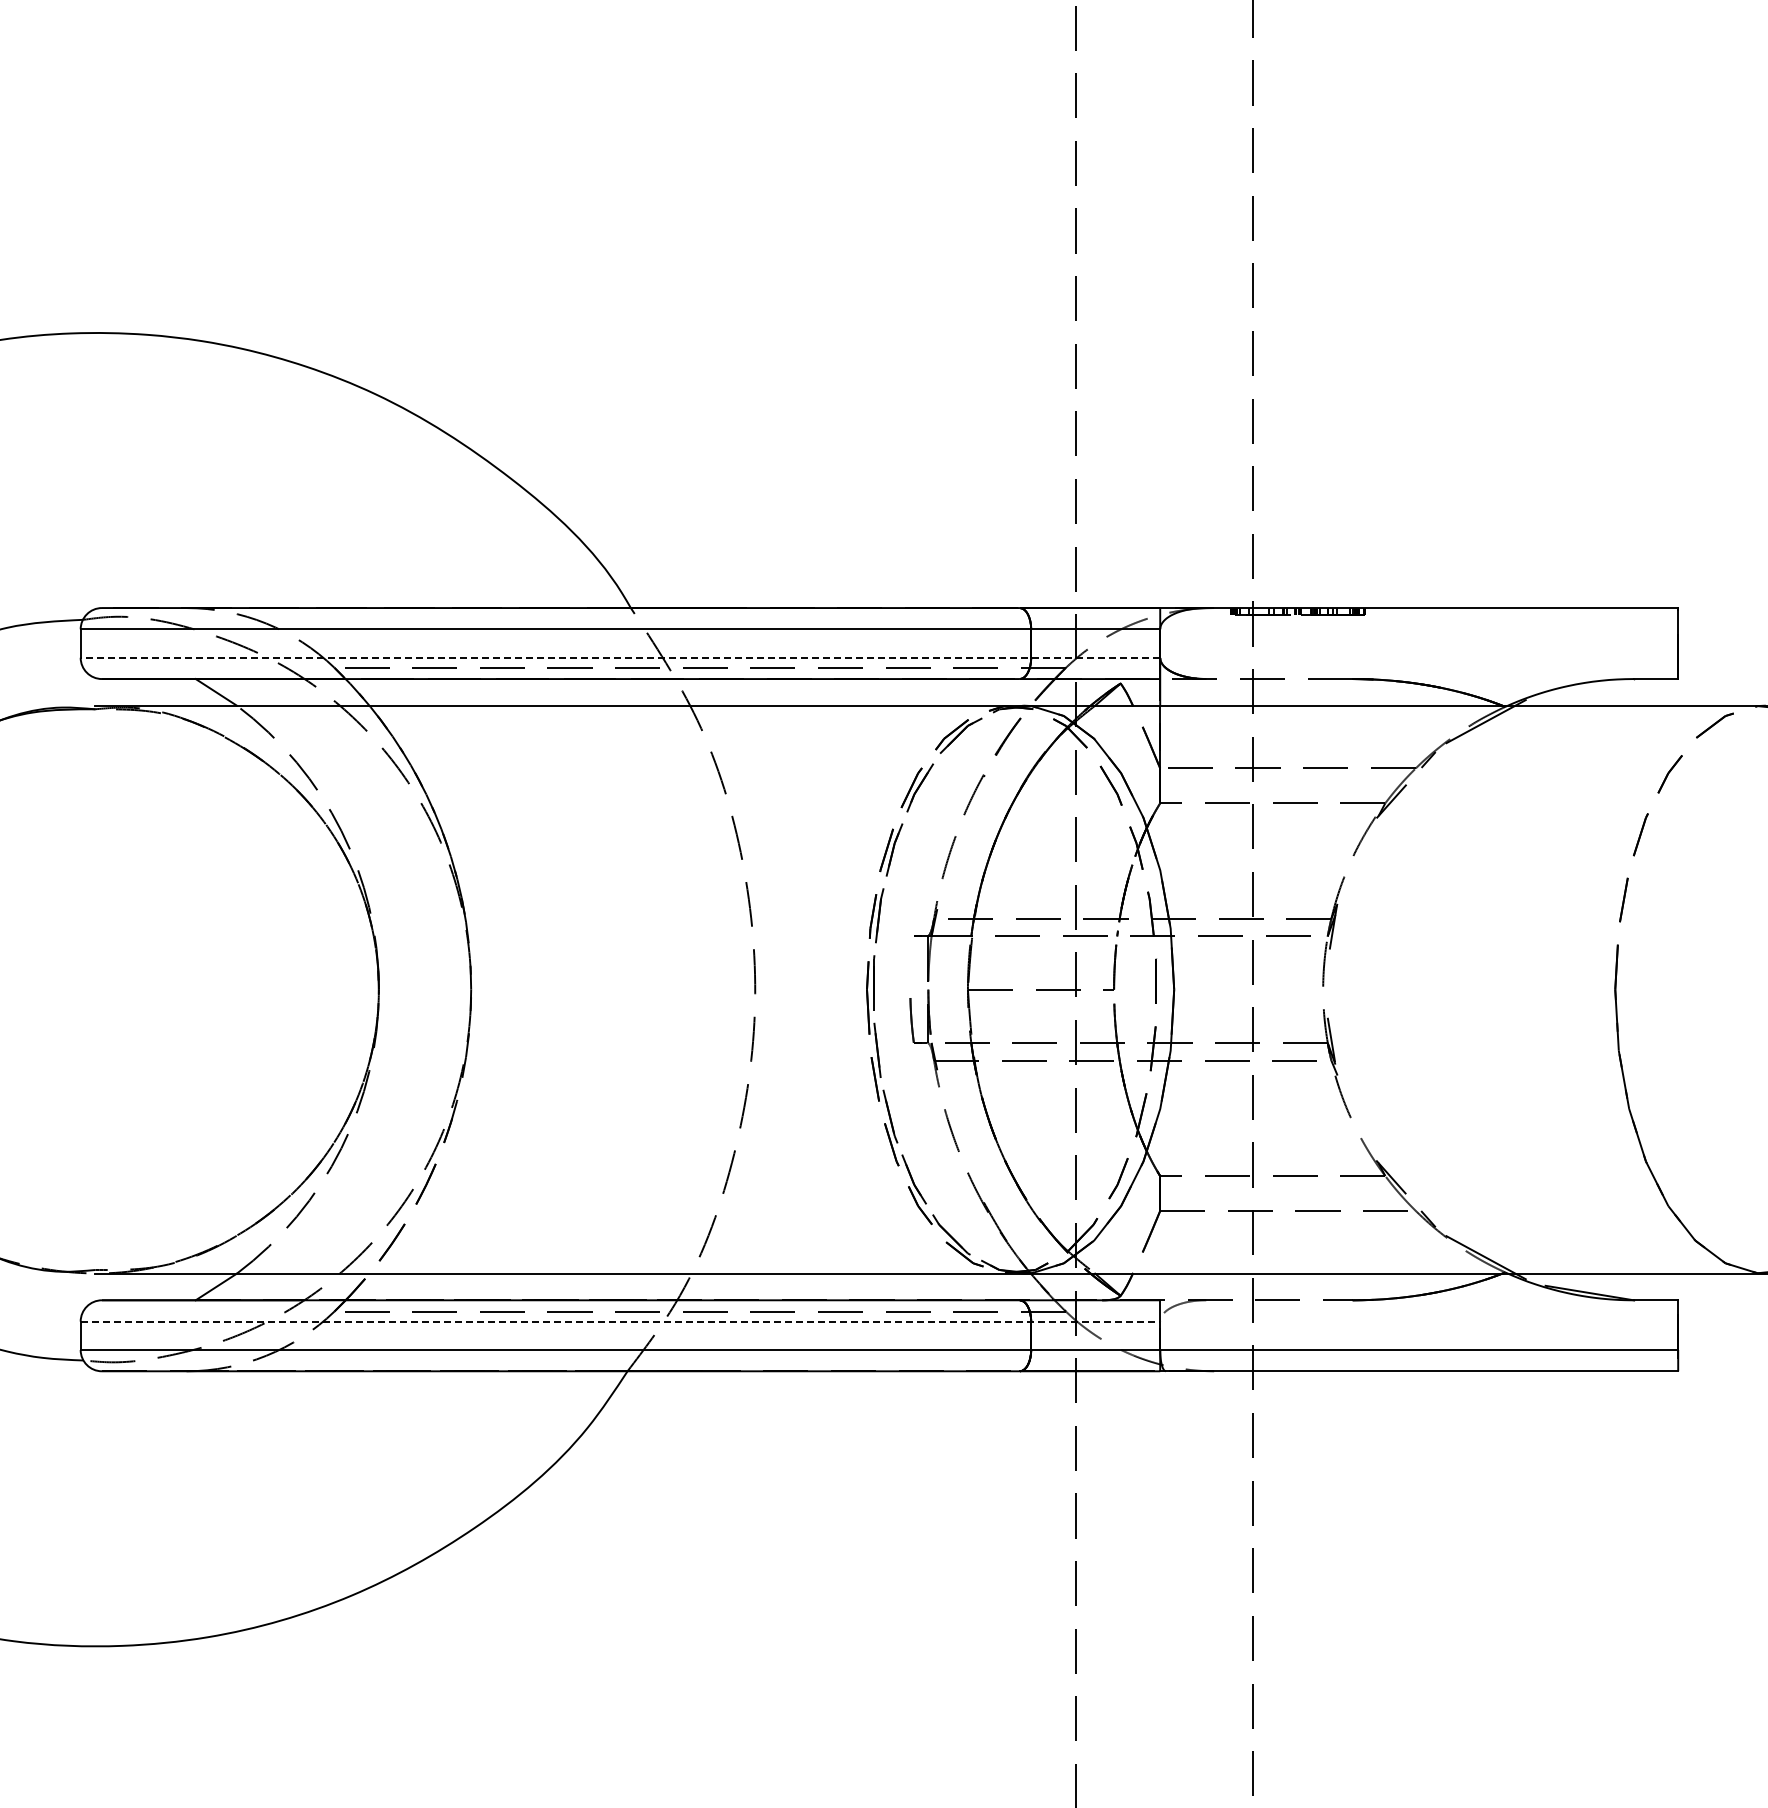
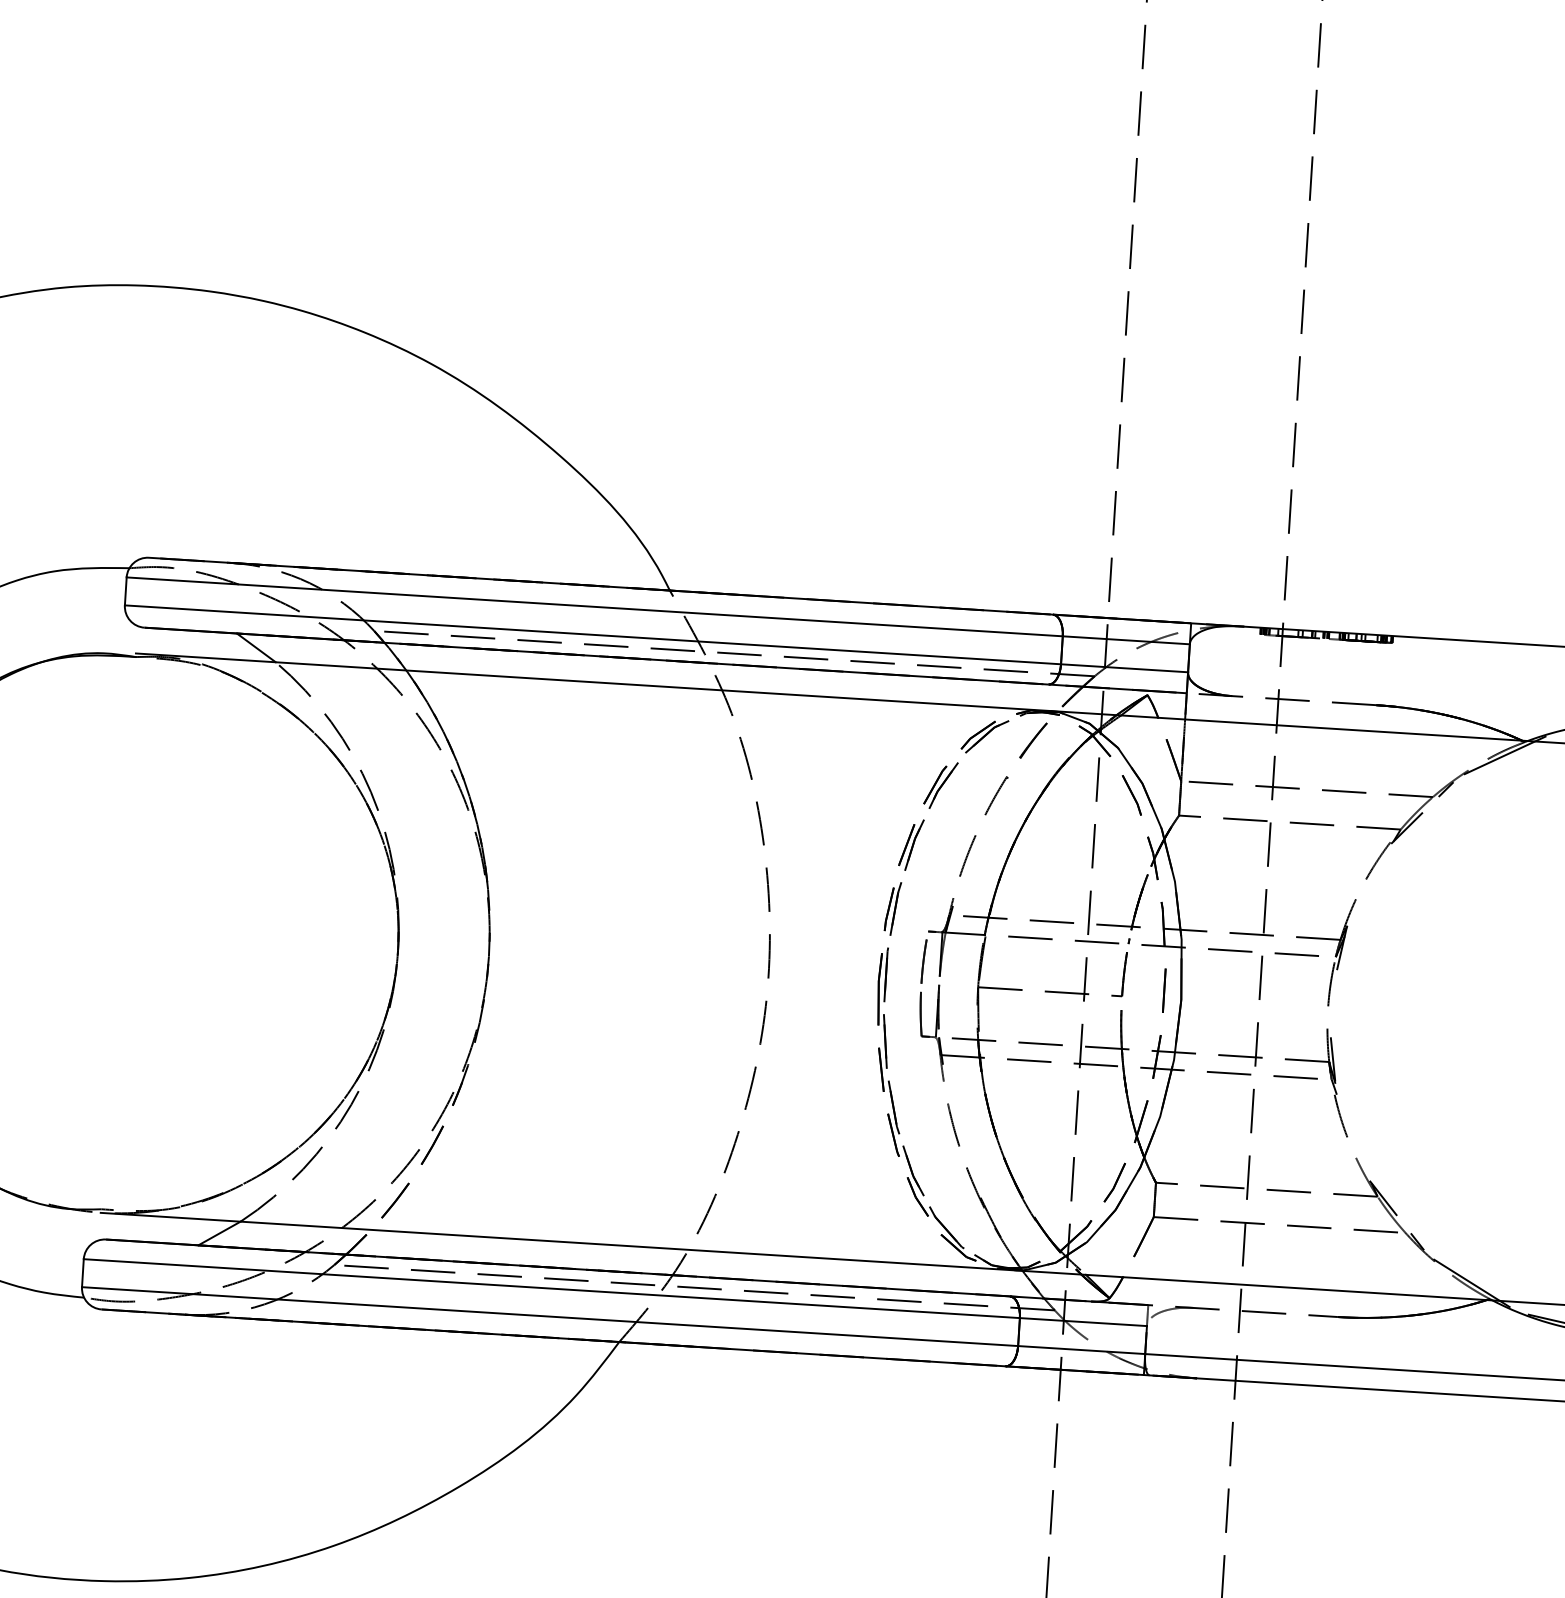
line: (620, 657) -> (656, 638), dashed -> solid
line: (911, 966) -> (924, 960), added
line: (620, 1321) -> (615, 1292), dashed -> solid

